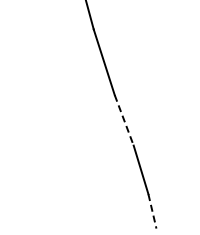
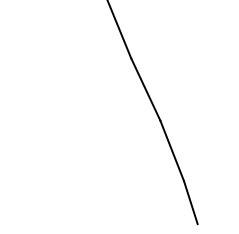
line: (124, 120) -> (146, 89), dashed -> solid
line: (152, 211) -> (190, 202), dashed -> solid

